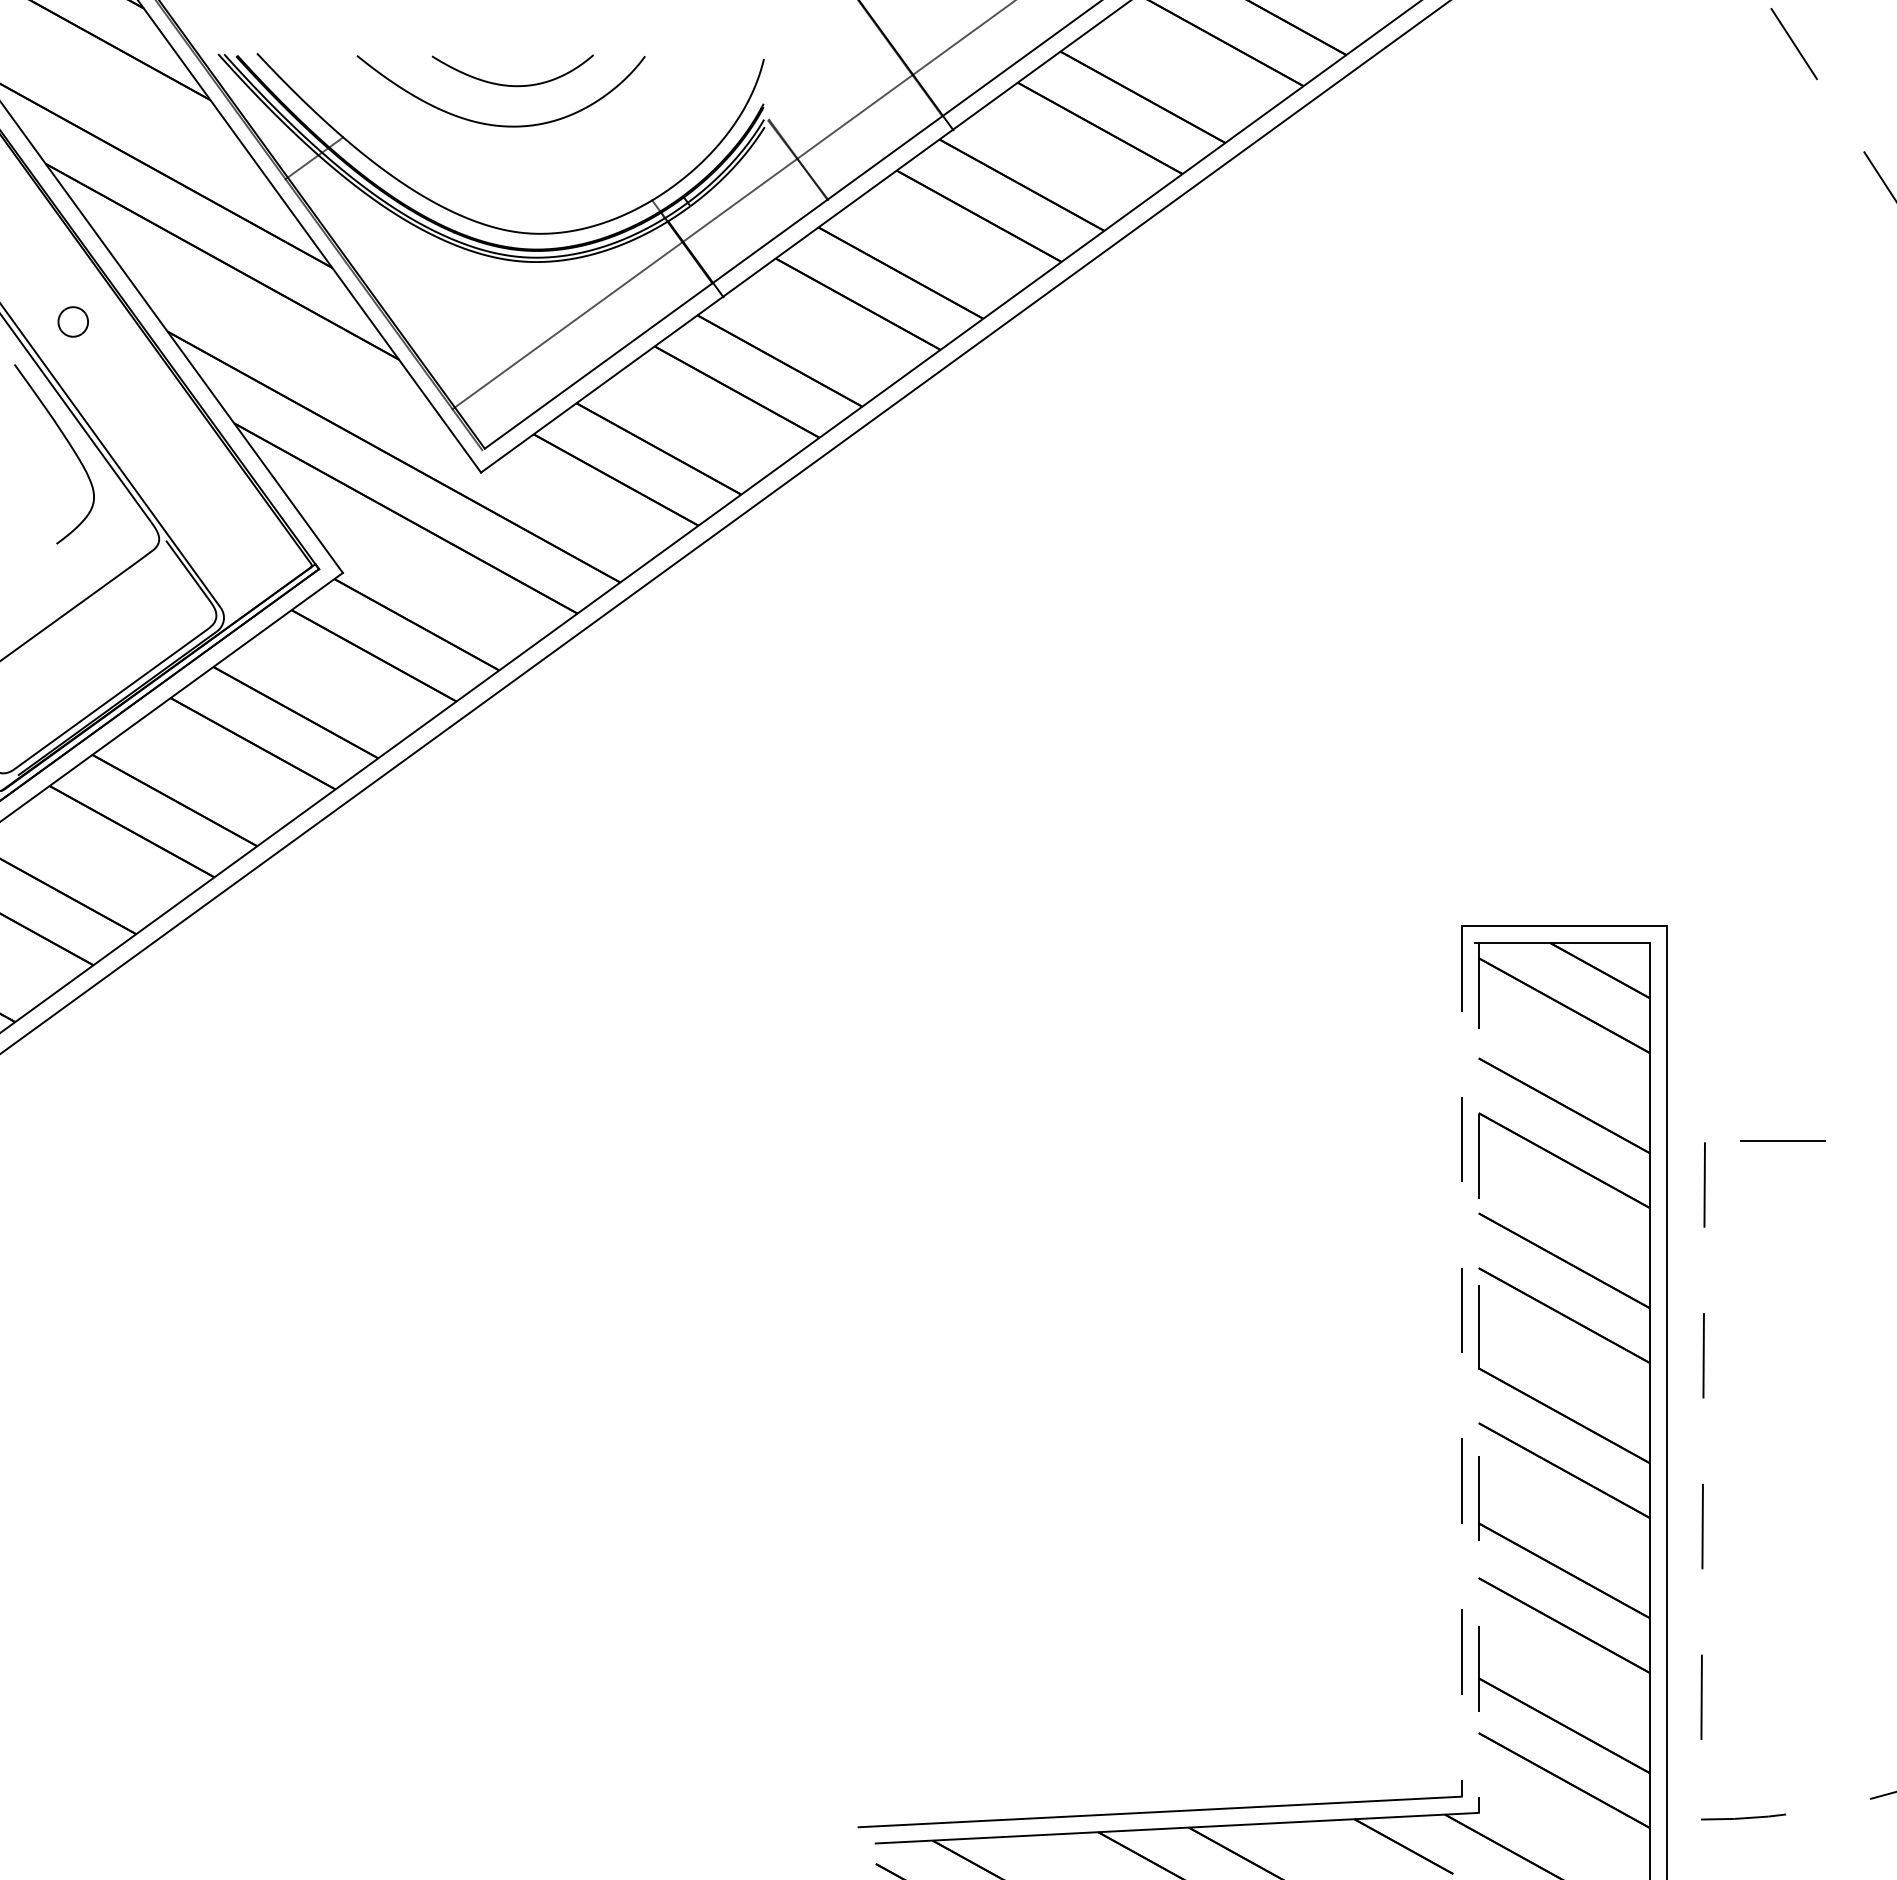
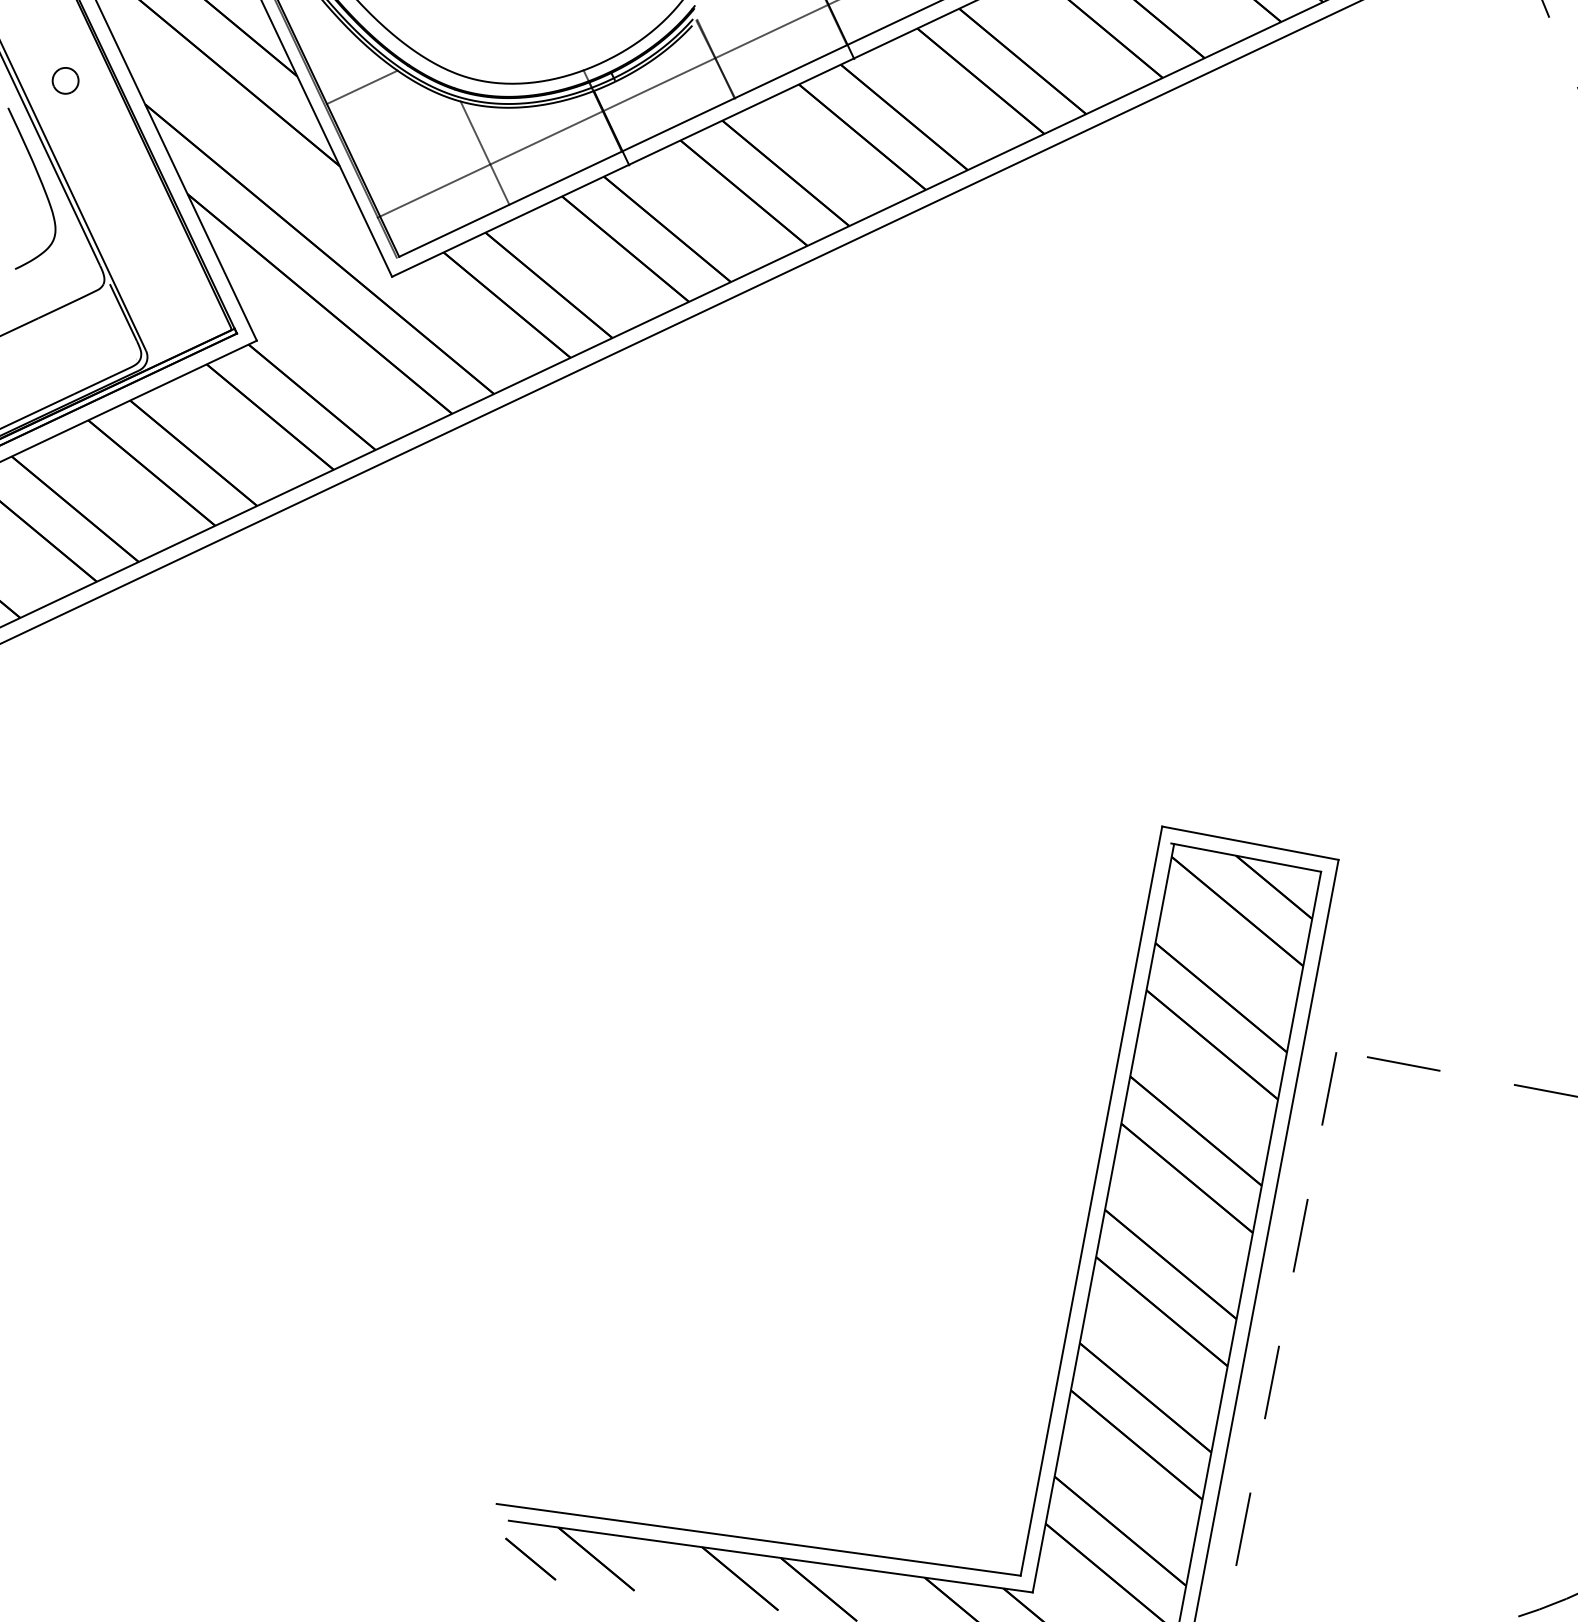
line: (407, 266) -> (362, 87), added
line: (558, 313) -> (484, 152), added
line: (1461, 1361) -> (1091, 1201), dashed -> solid
line: (1478, 1378) -> (1103, 1218), dashed -> solid

